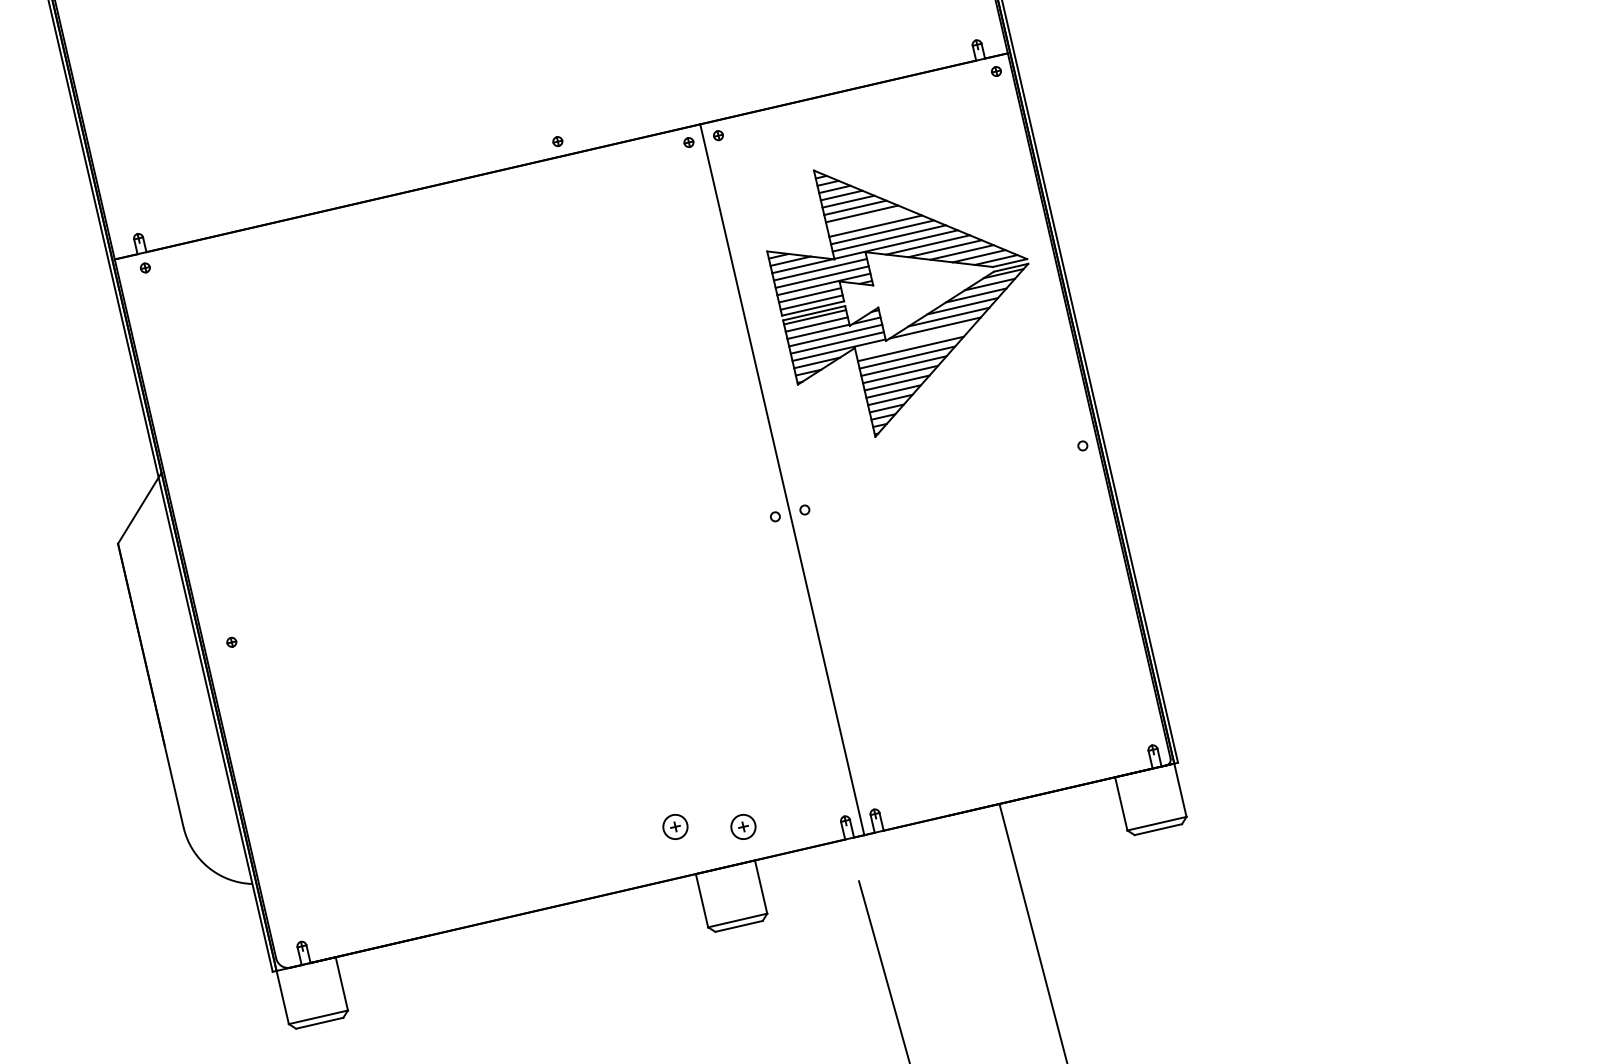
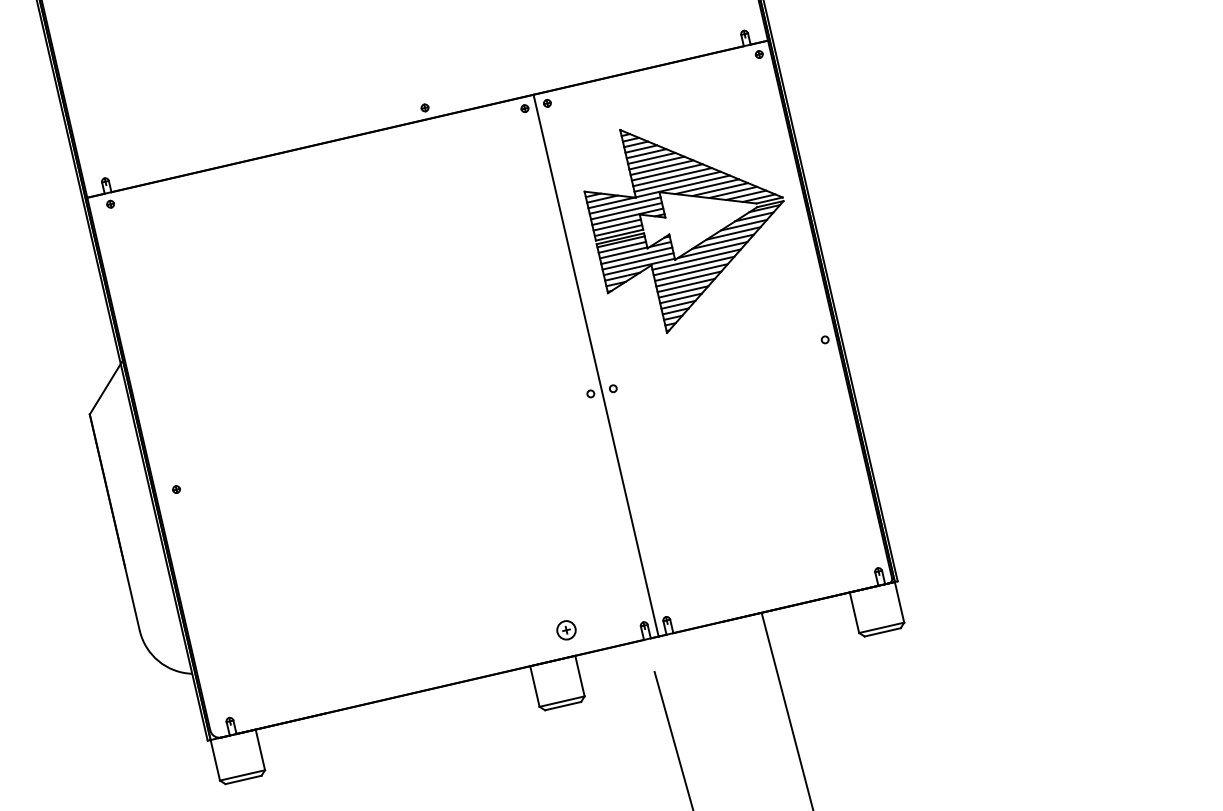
line: (868, 219) -> (661, 167), added
line: (914, 340) -> (696, 259), added
part: (675, 826) -> (514, 629), removed

